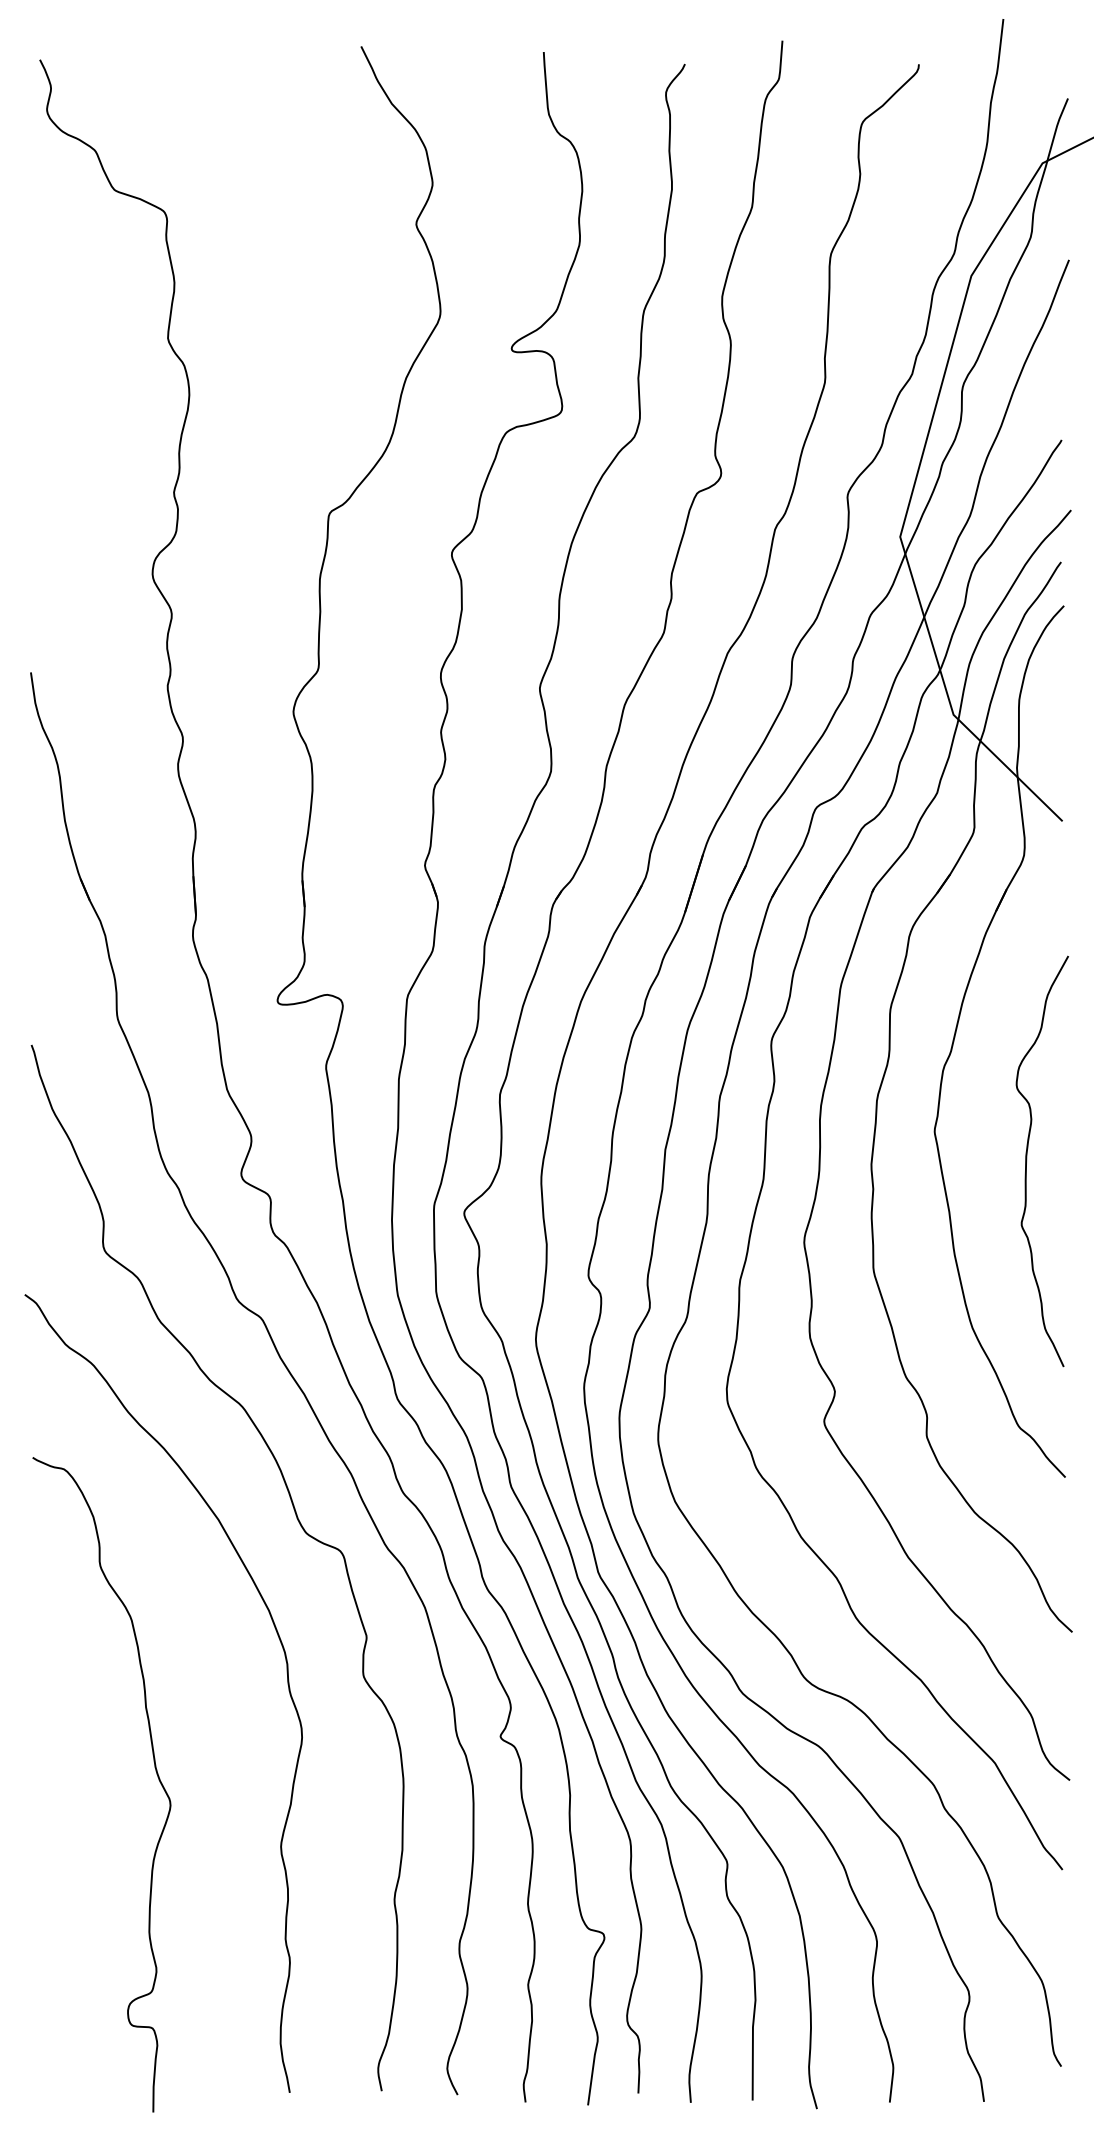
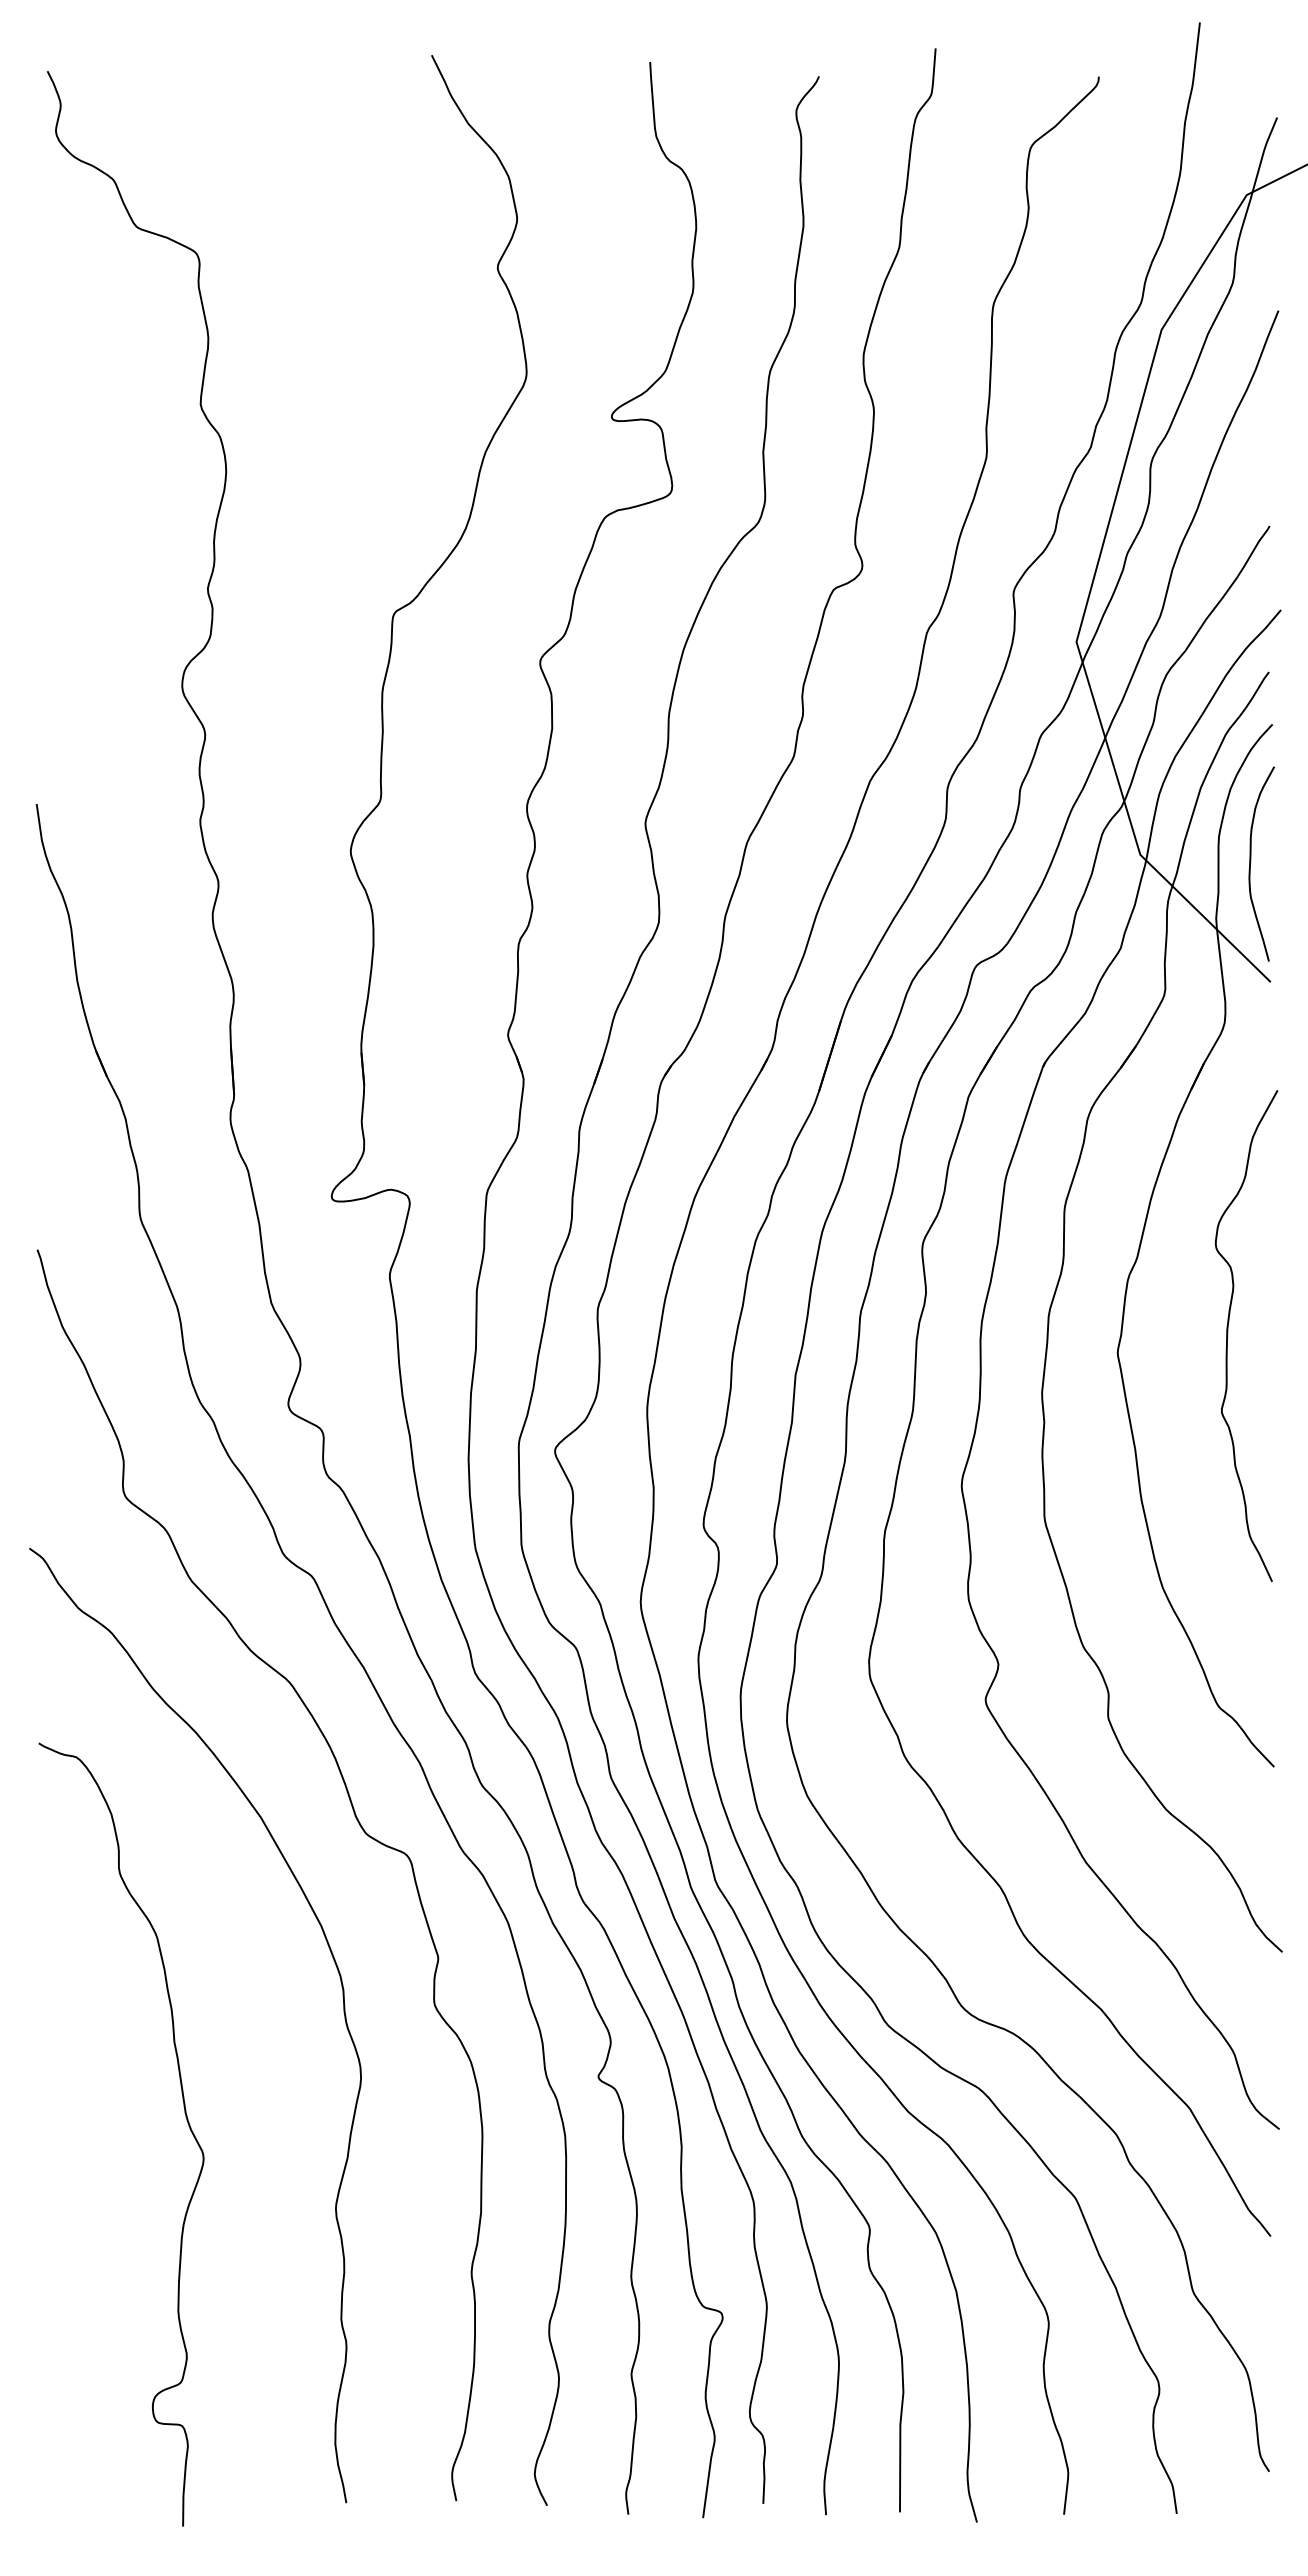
curve: (1046, 721) -> (1251, 862), added
curve: (1027, 1160) -> (1228, 1334), moved

